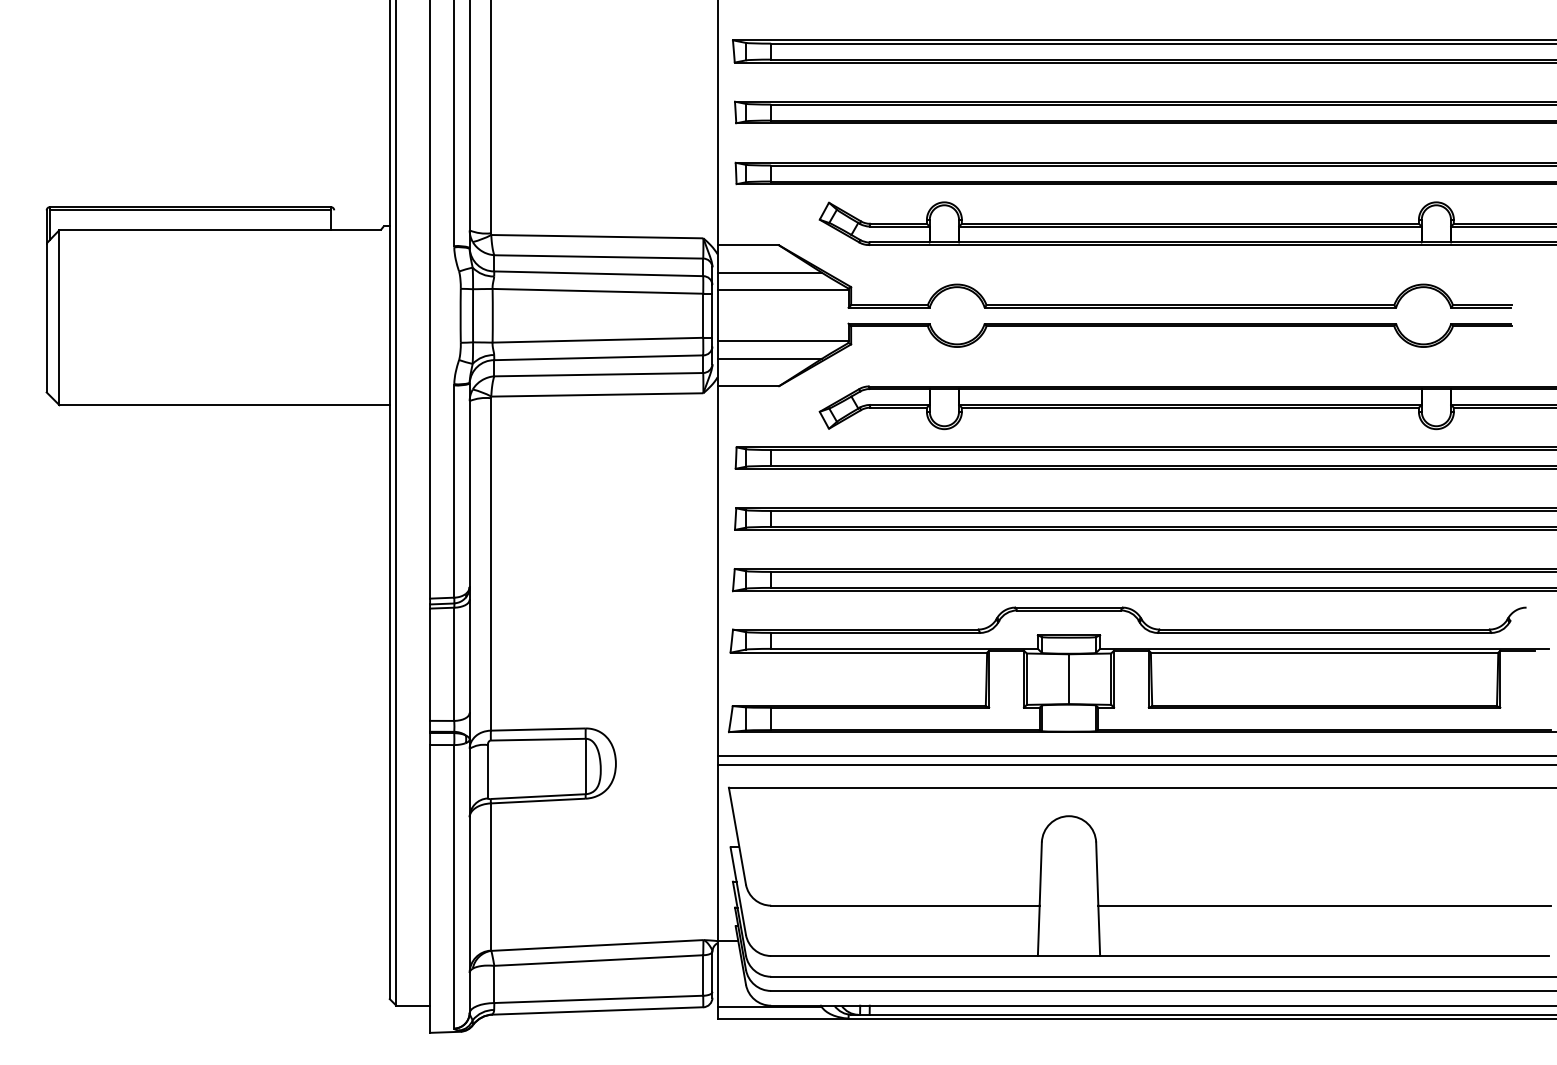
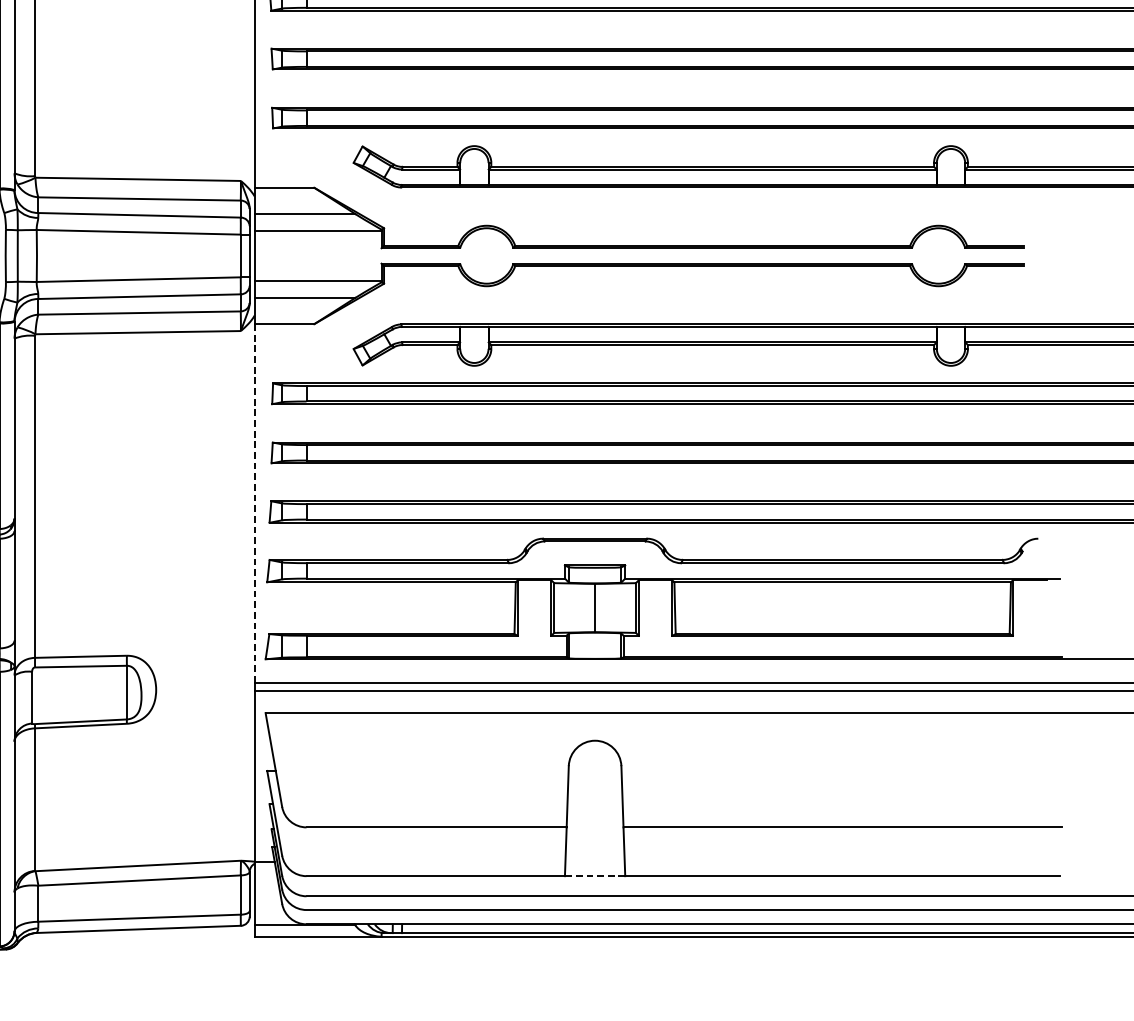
line: (717, 571) -> (254, 503), solid -> dashed
line: (1068, 956) -> (594, 876), solid -> dashed

